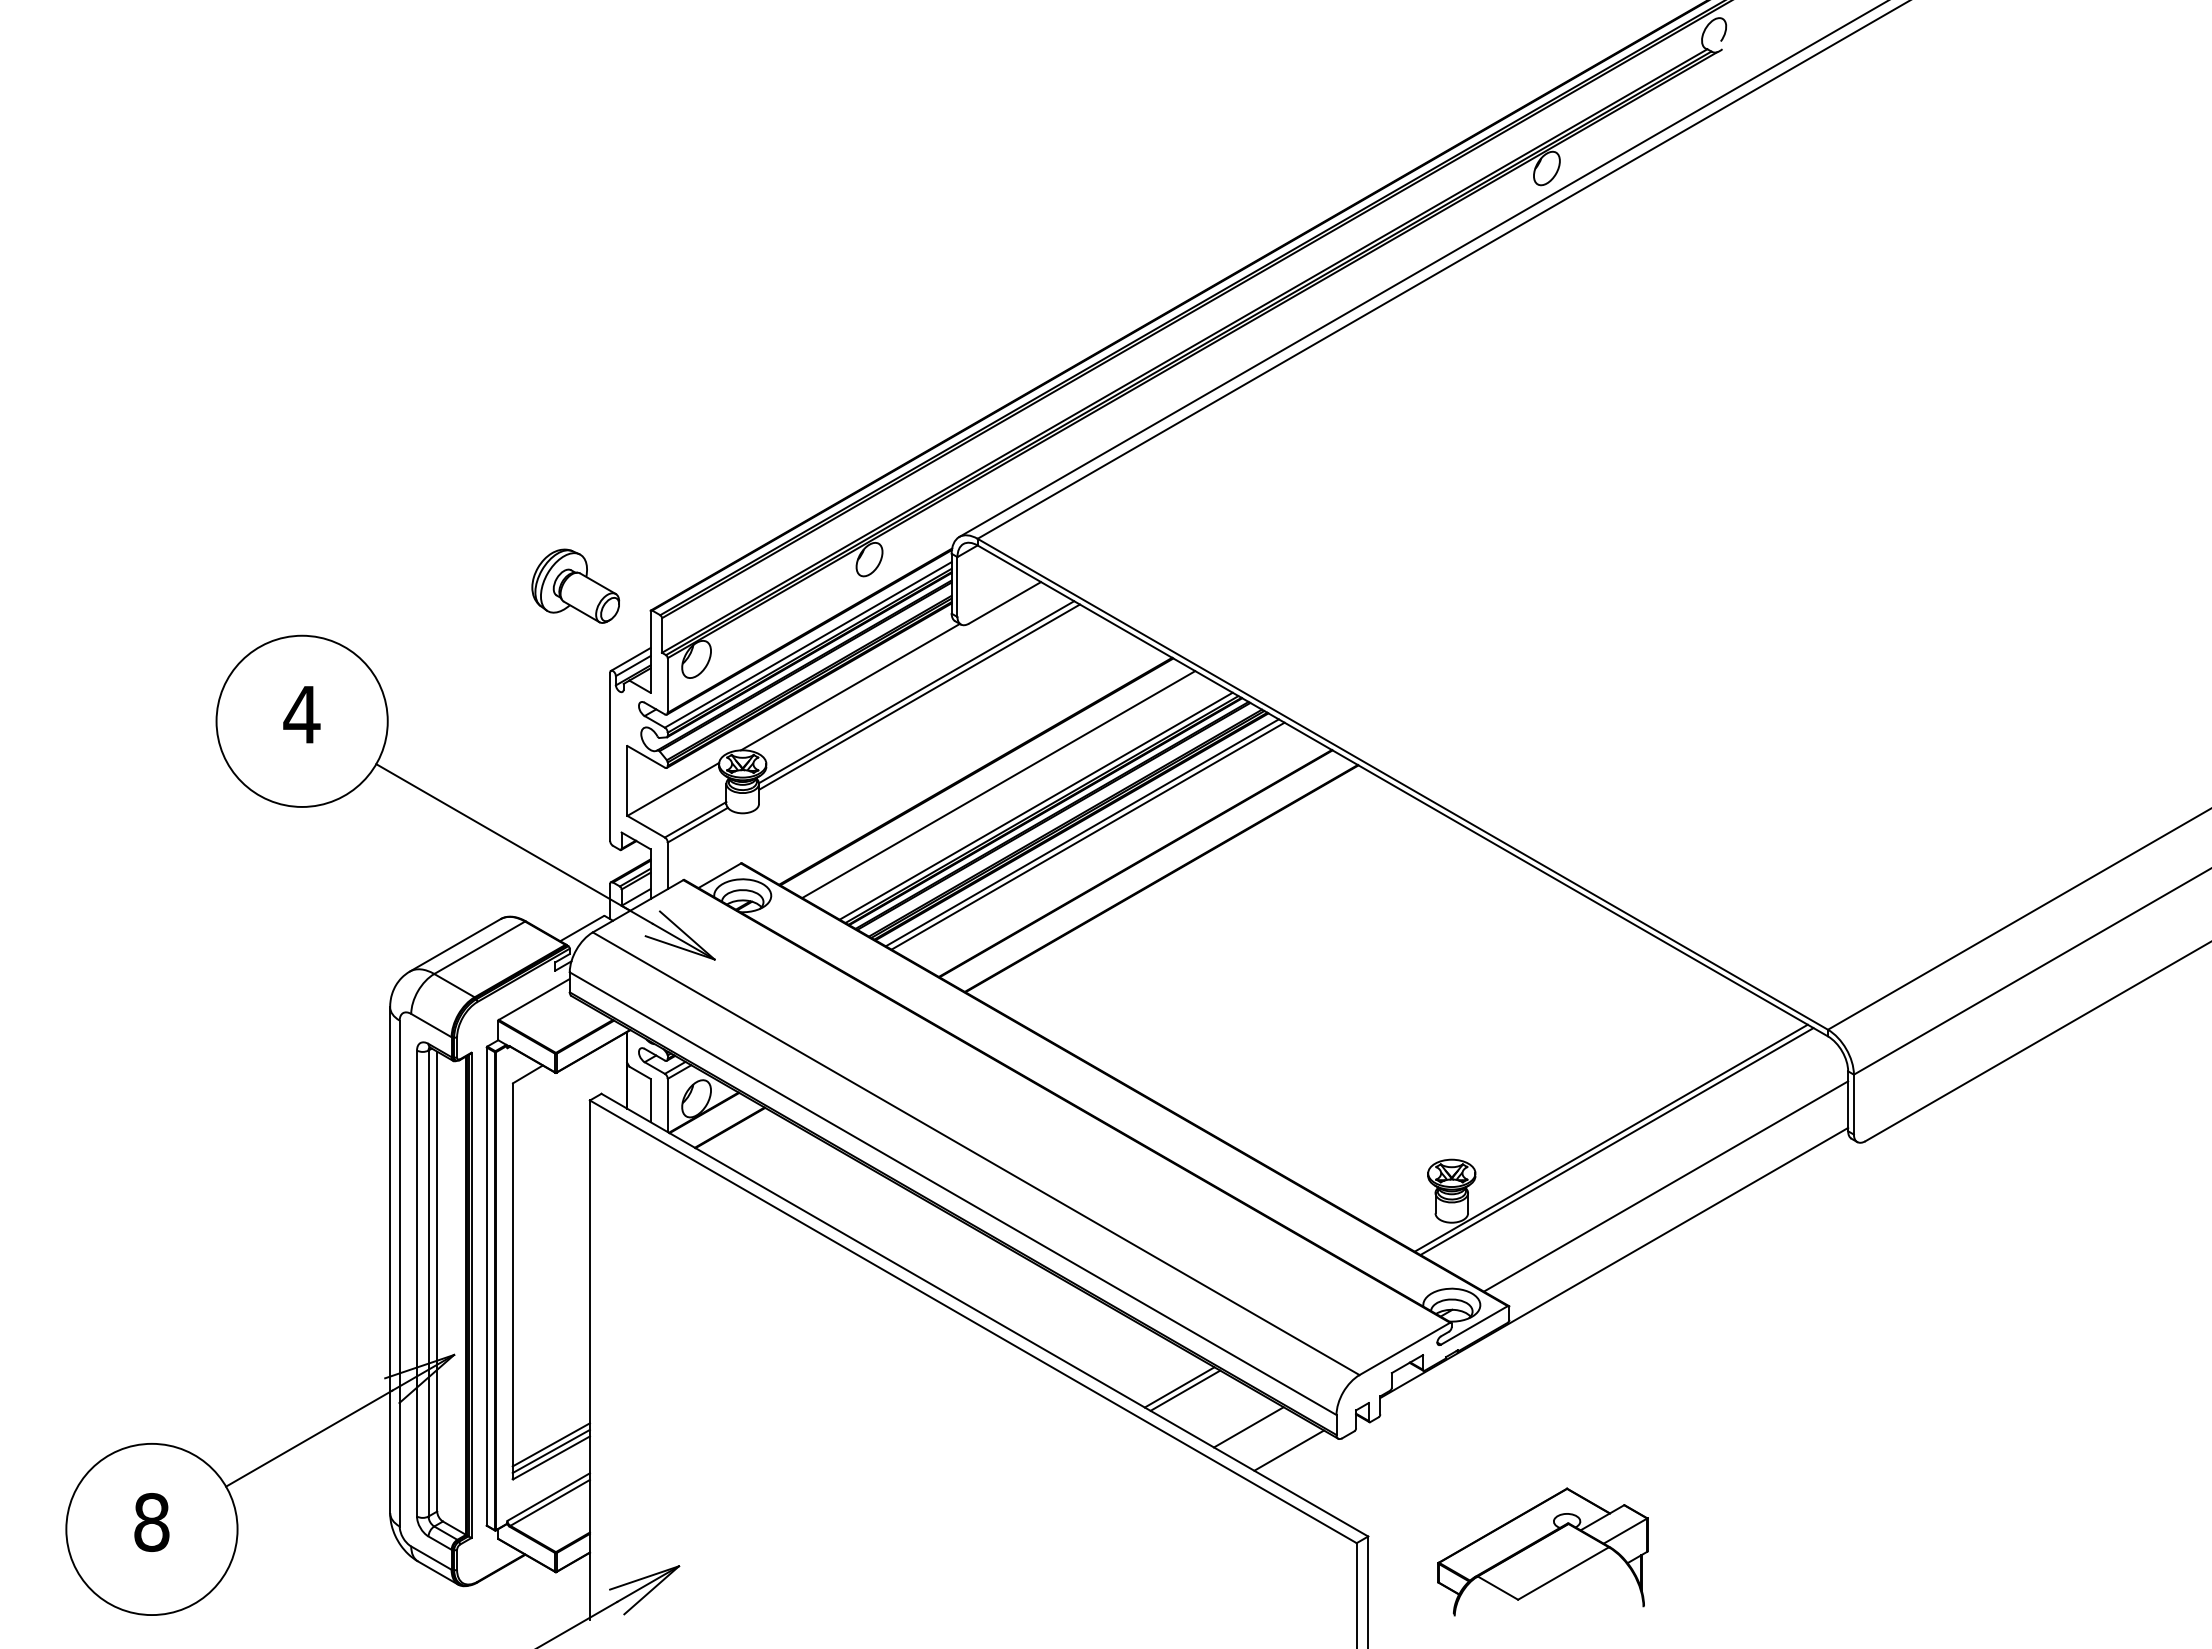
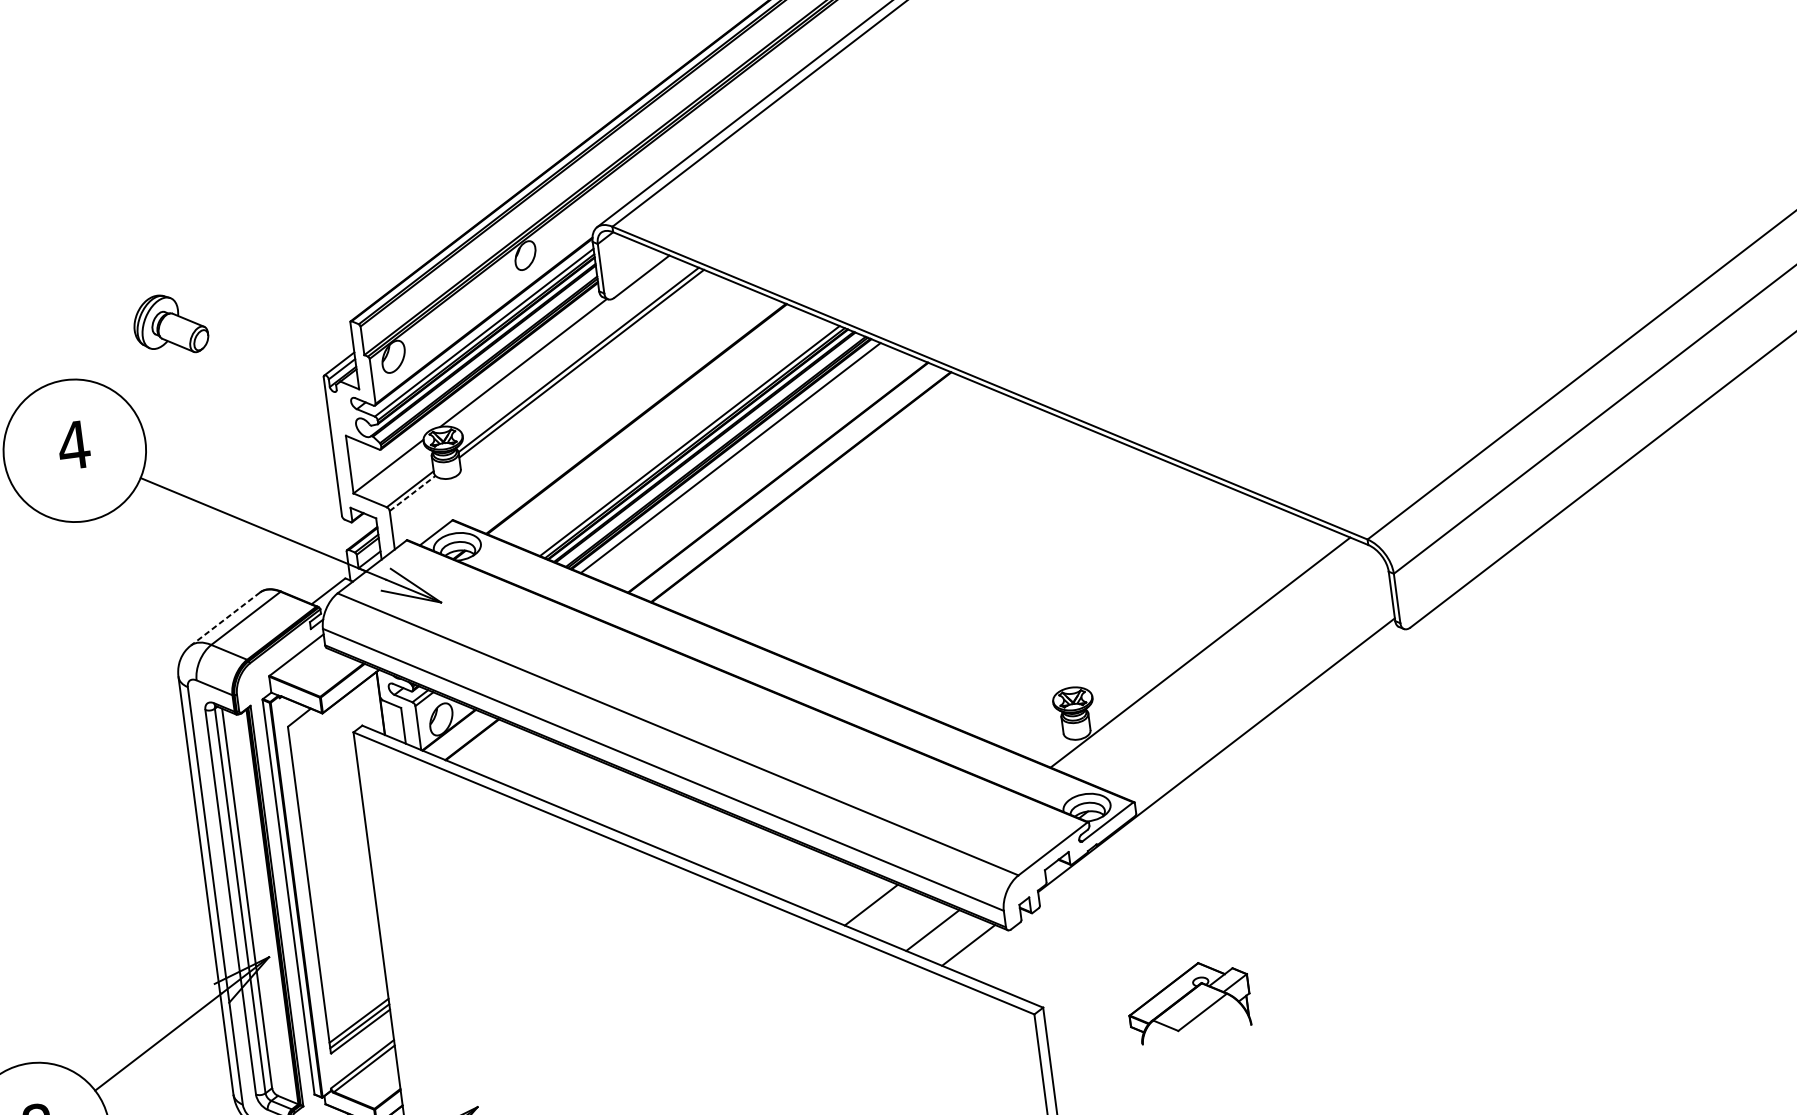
part: (575, 585) -> (170, 324), moved
line: (998, 784) -> (656, 427), removed
line: (697, 825) -> (412, 493), solid -> dashed
line: (1087, 835) -> (735, 459), removed
line: (454, 945) -> (224, 619), solid -> dashed
line: (1616, 1141) -> (1205, 654), removed
line: (1665, 1186) -> (1250, 686), removed
line: (1185, 1390) -> (876, 907), removed
part: (1542, 1551) -> (1188, 1001), size x0.7

